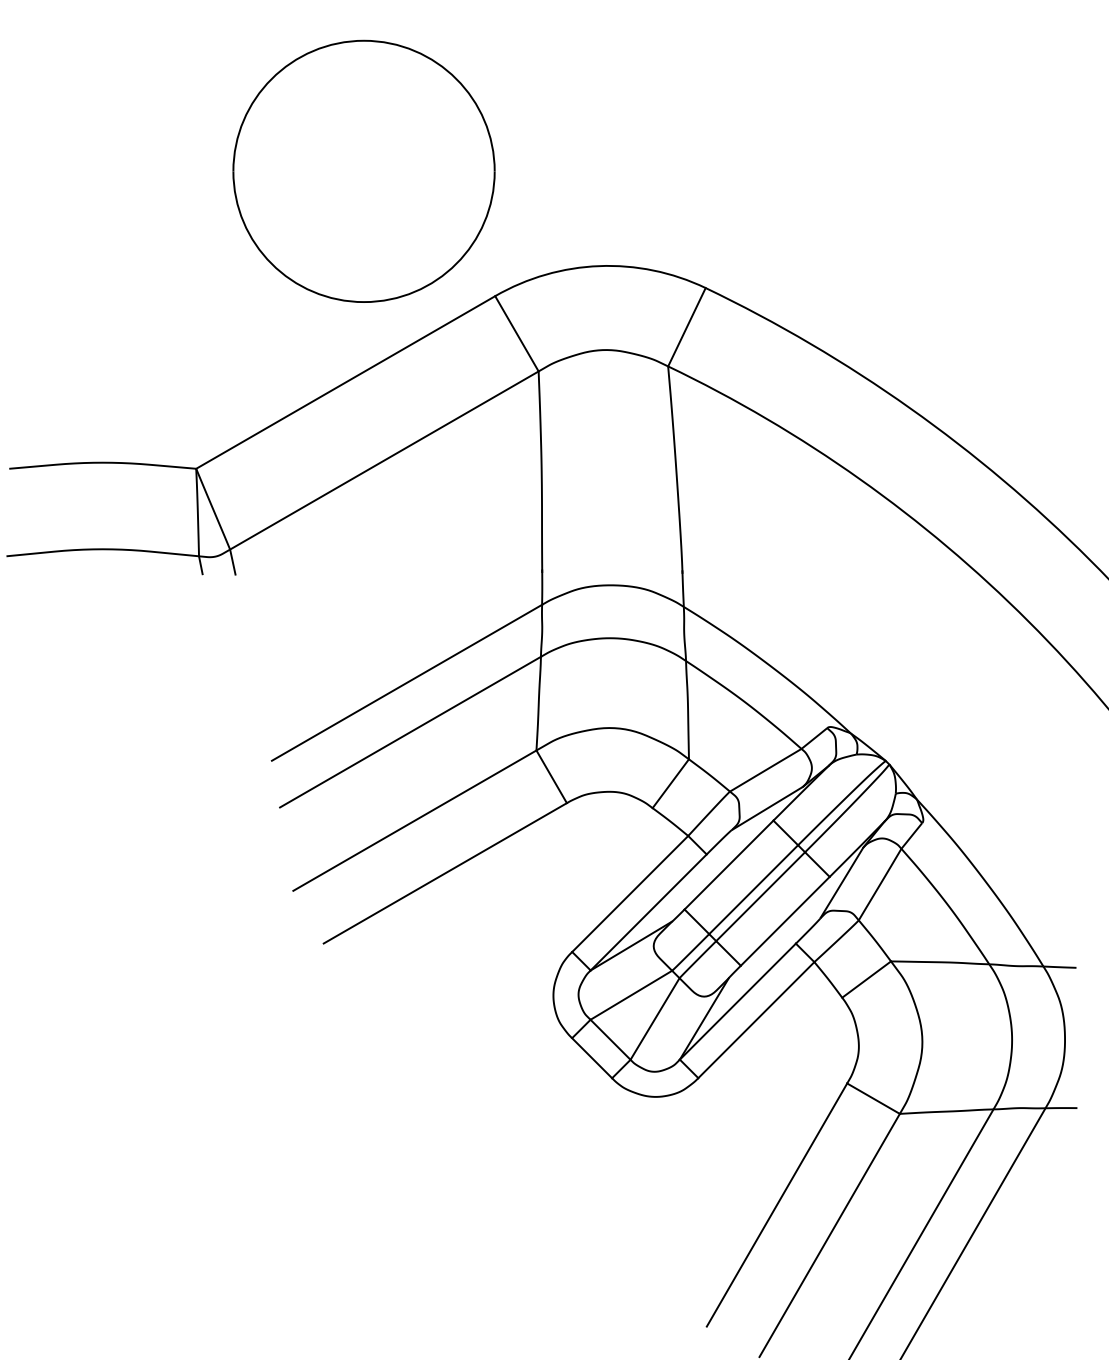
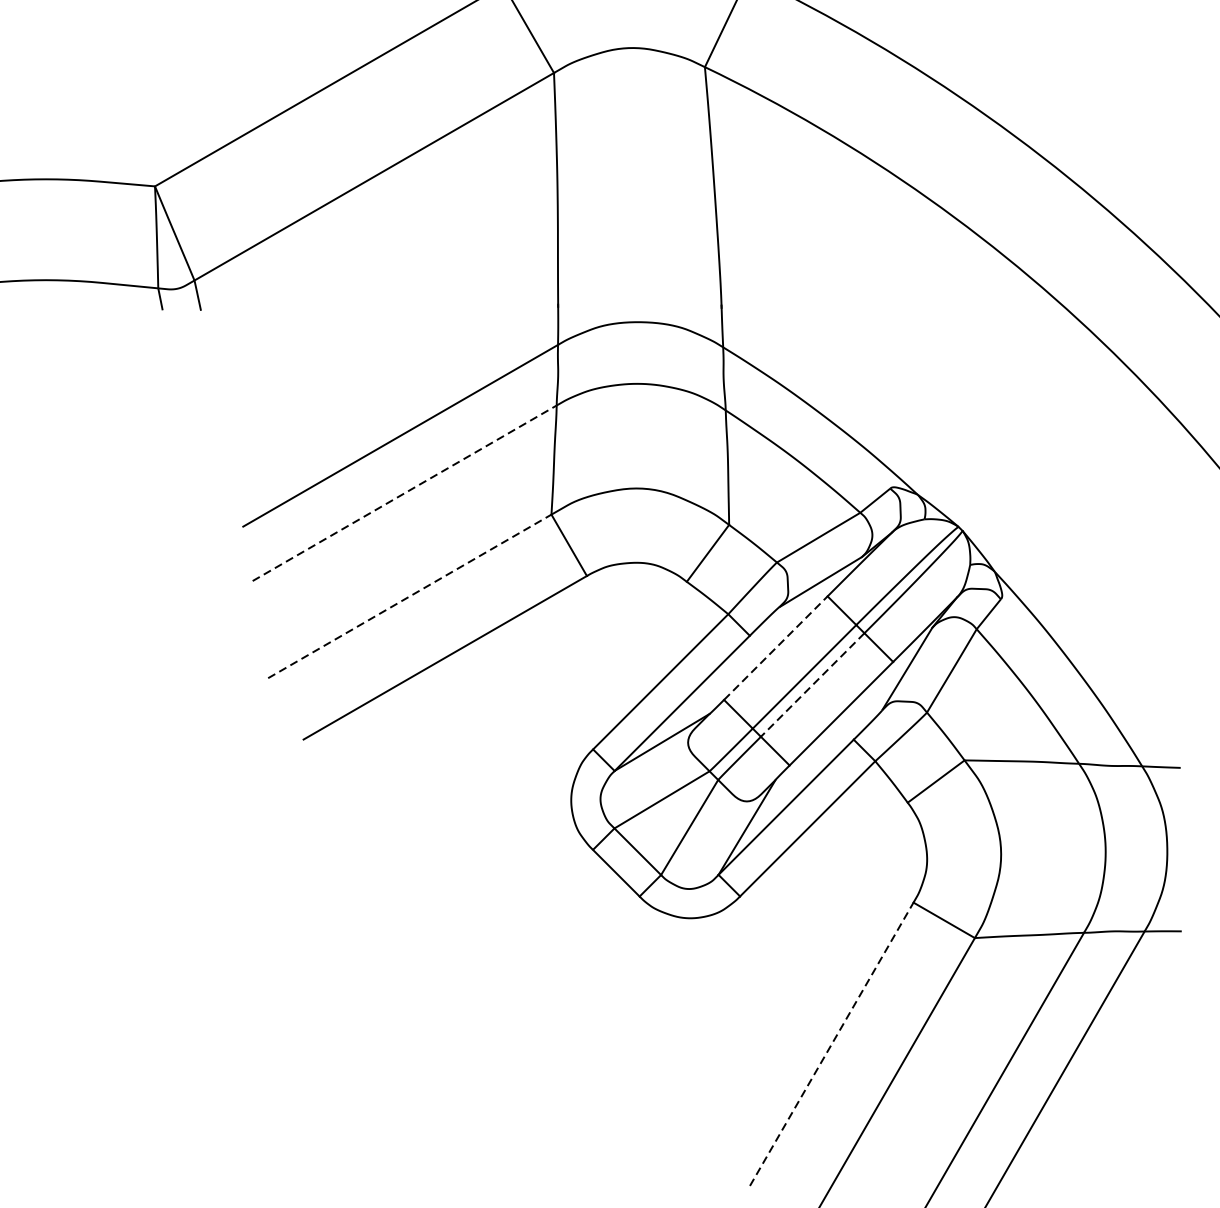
line: (410, 732) -> (404, 493), solid -> dashed
line: (415, 820) -> (410, 596), solid -> dashed
line: (729, 865) -> (776, 648), solid -> dashed
line: (760, 896) -> (812, 684), solid -> dashed
line: (777, 1204) -> (832, 1043), solid -> dashed

